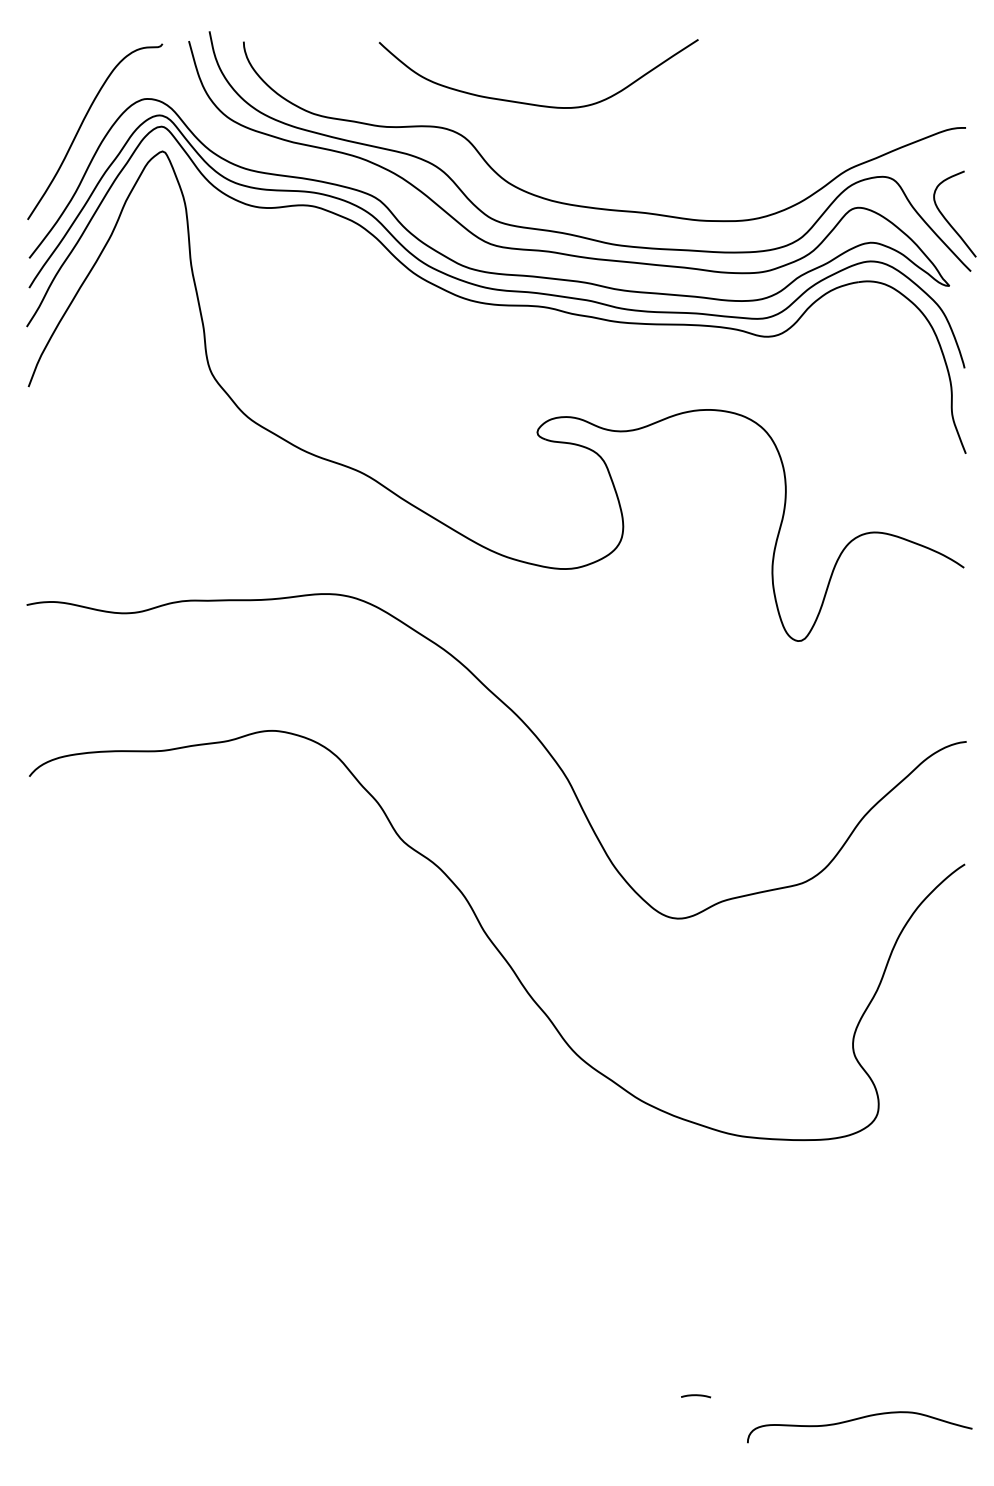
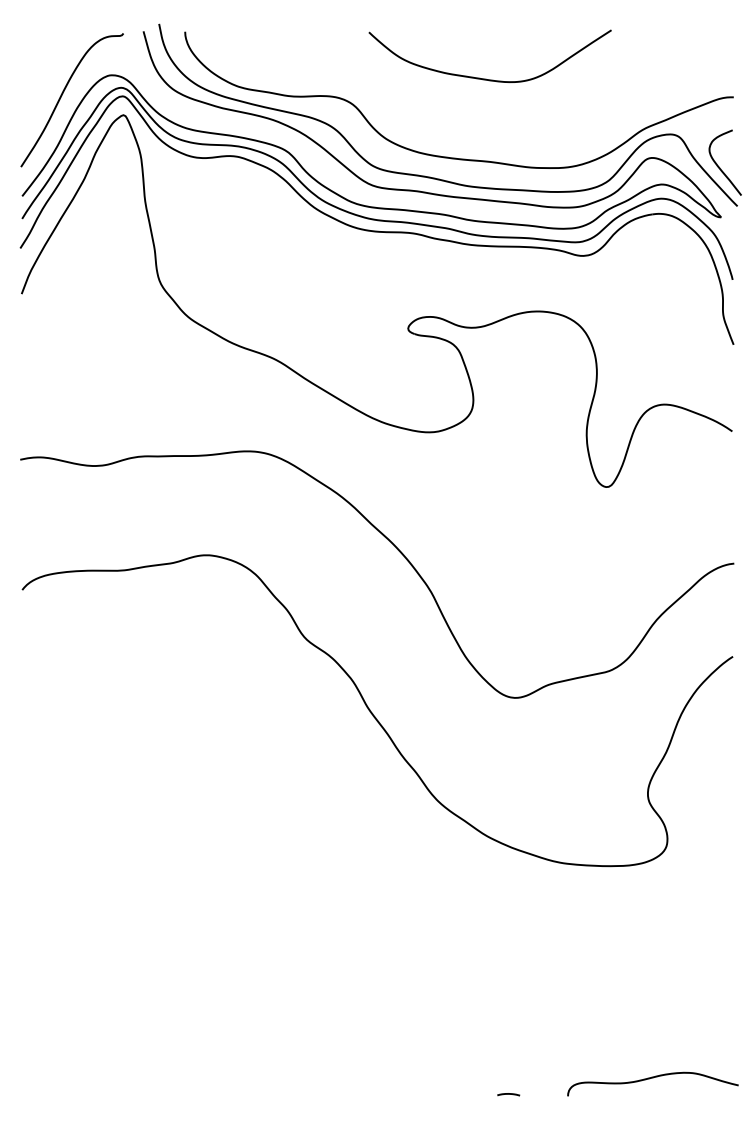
curve: (533, 103) -> (486, 78), moved
curve: (695, 1395) -> (508, 1094), moved

